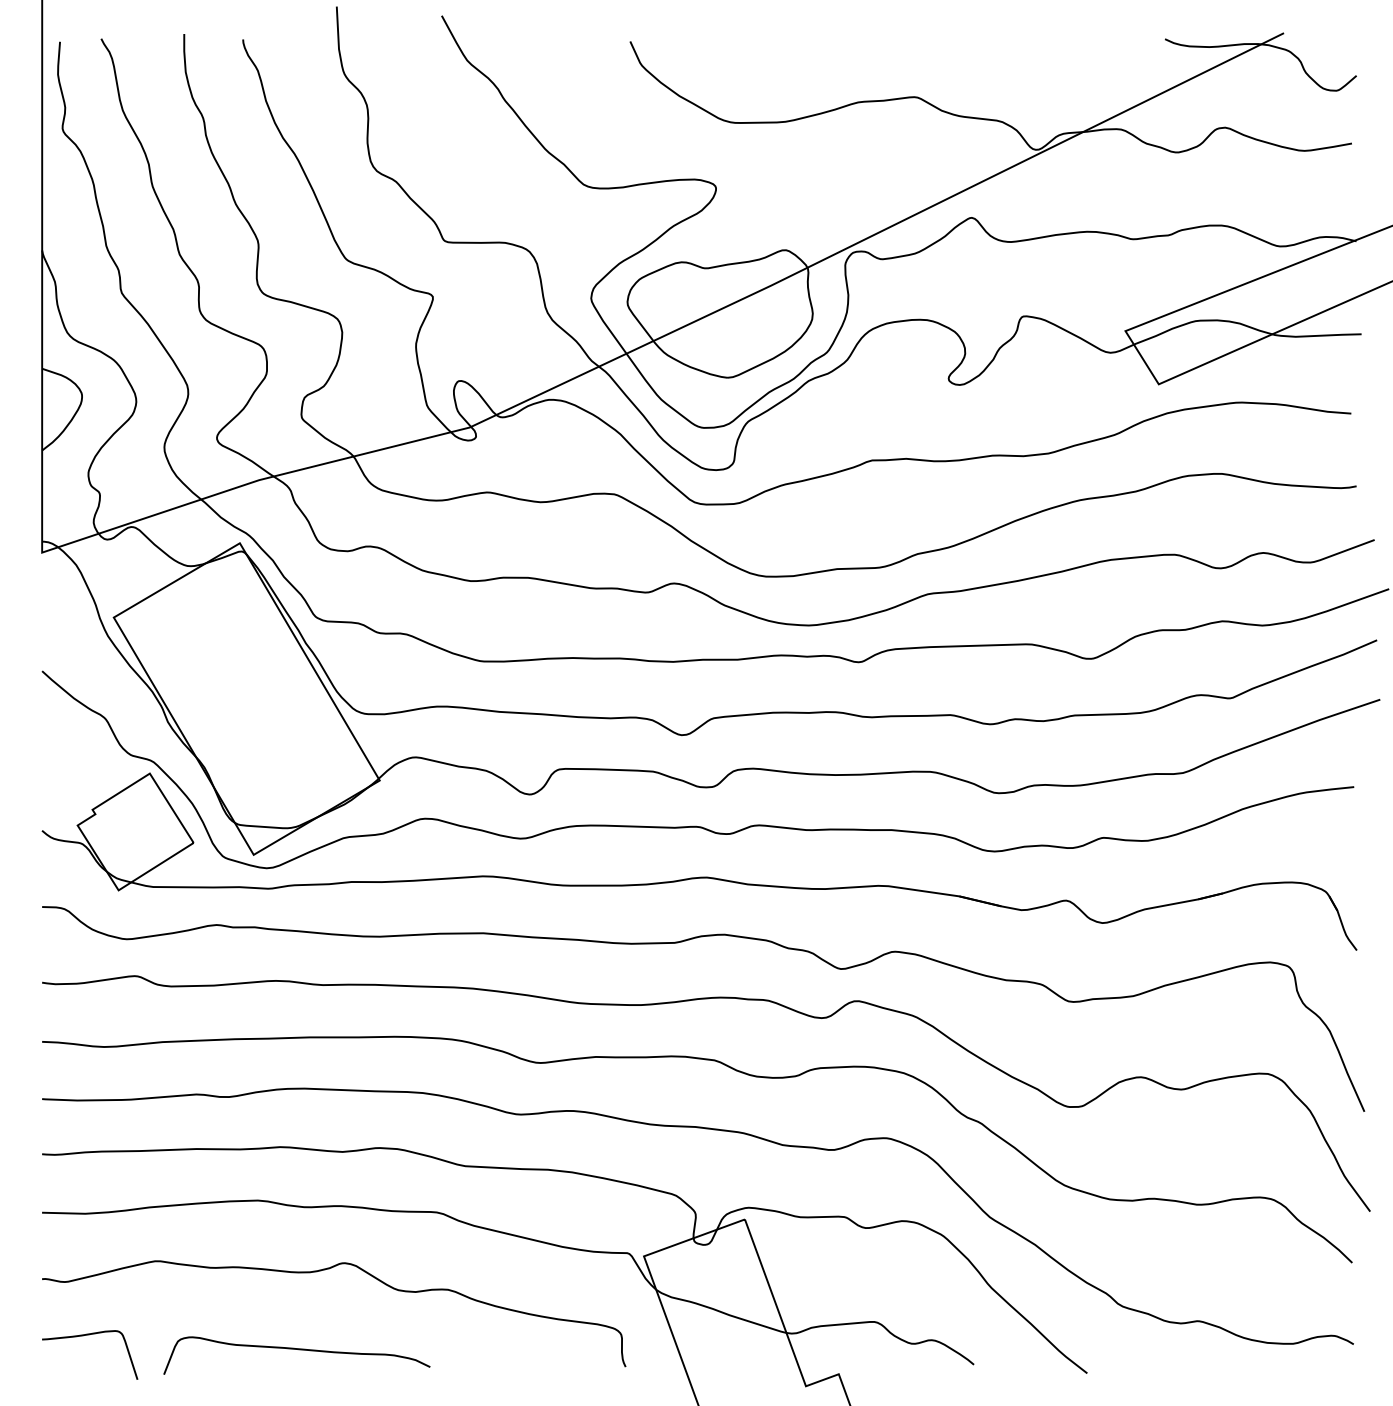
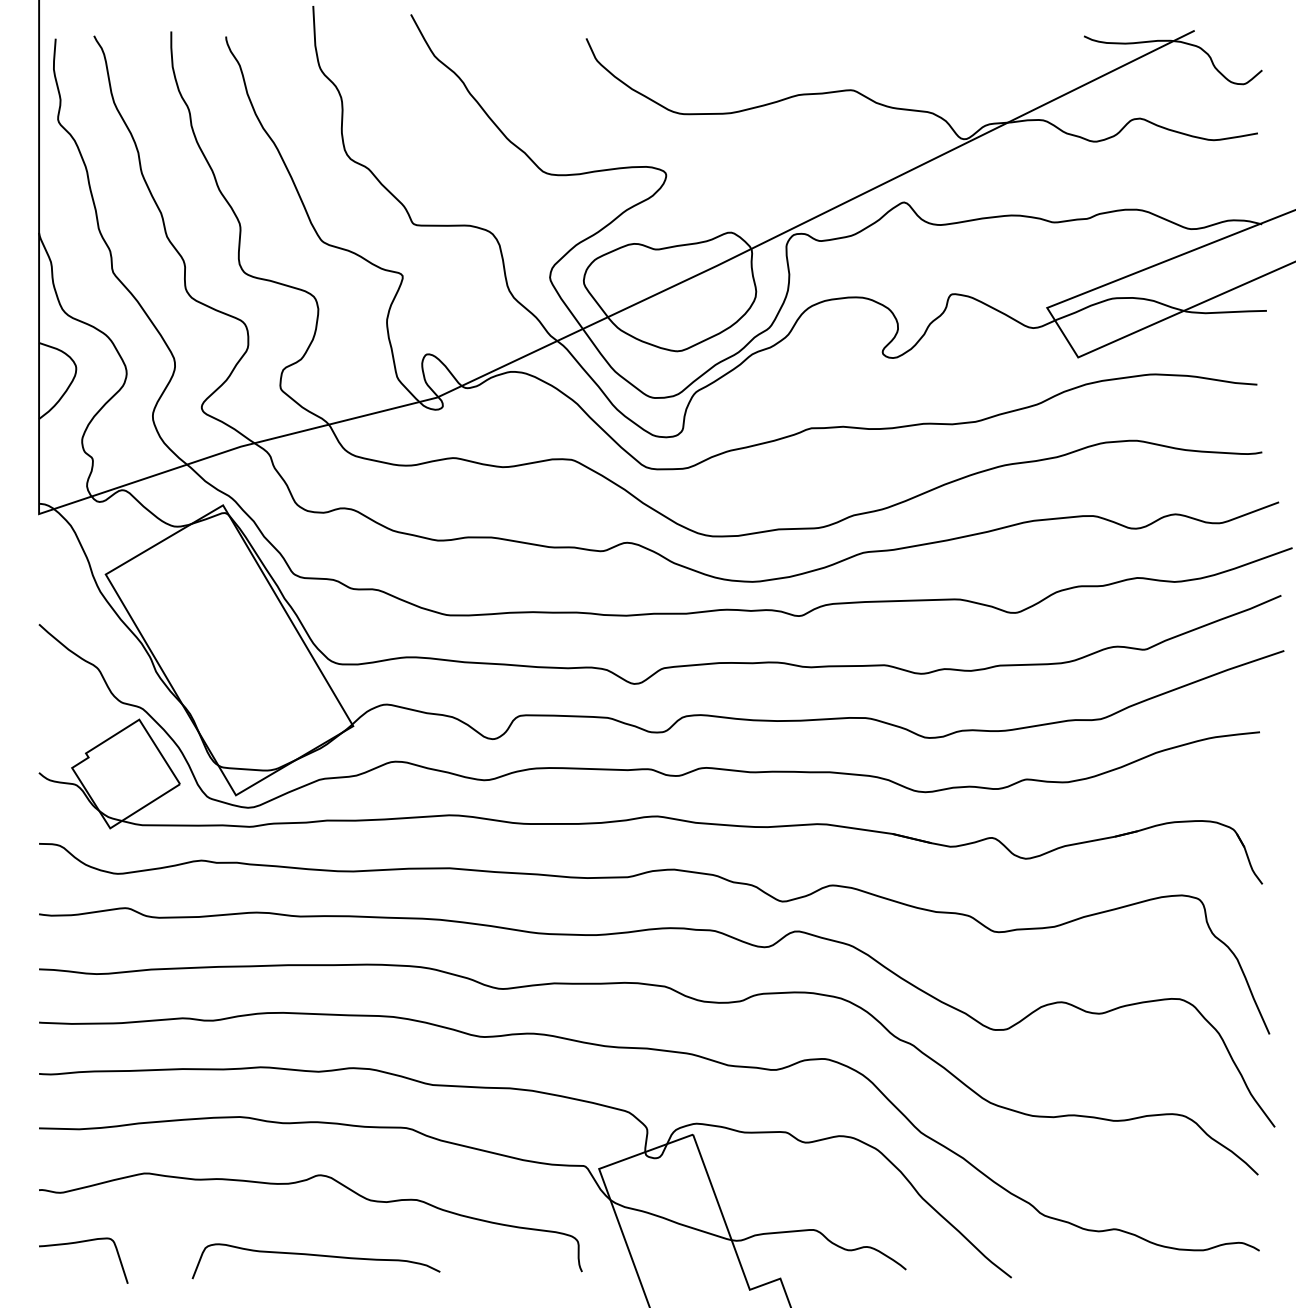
curve: (297, 1350) -> (316, 1256), moved

